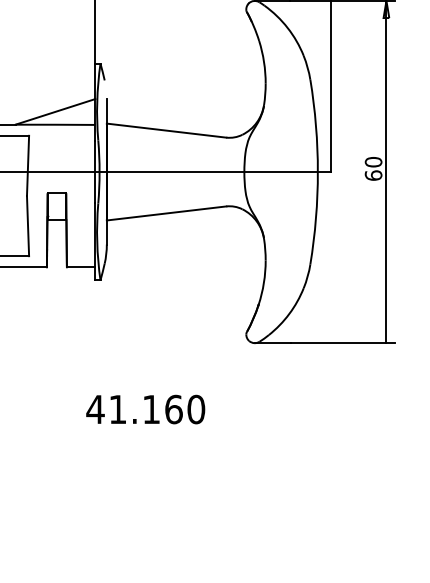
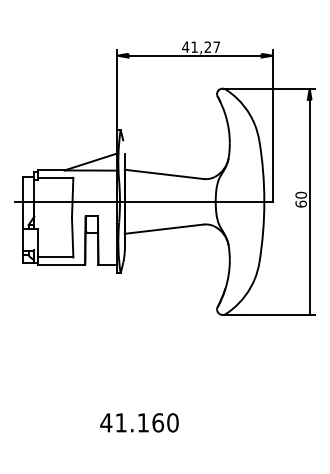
text: (145, 409) -> (139, 422), moved

